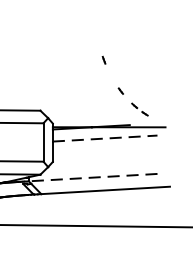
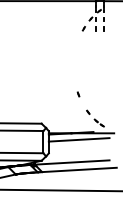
line: (105, 137) -> (79, 139), dashed -> solid
line: (91, 177) -> (71, 162), dashed -> solid

